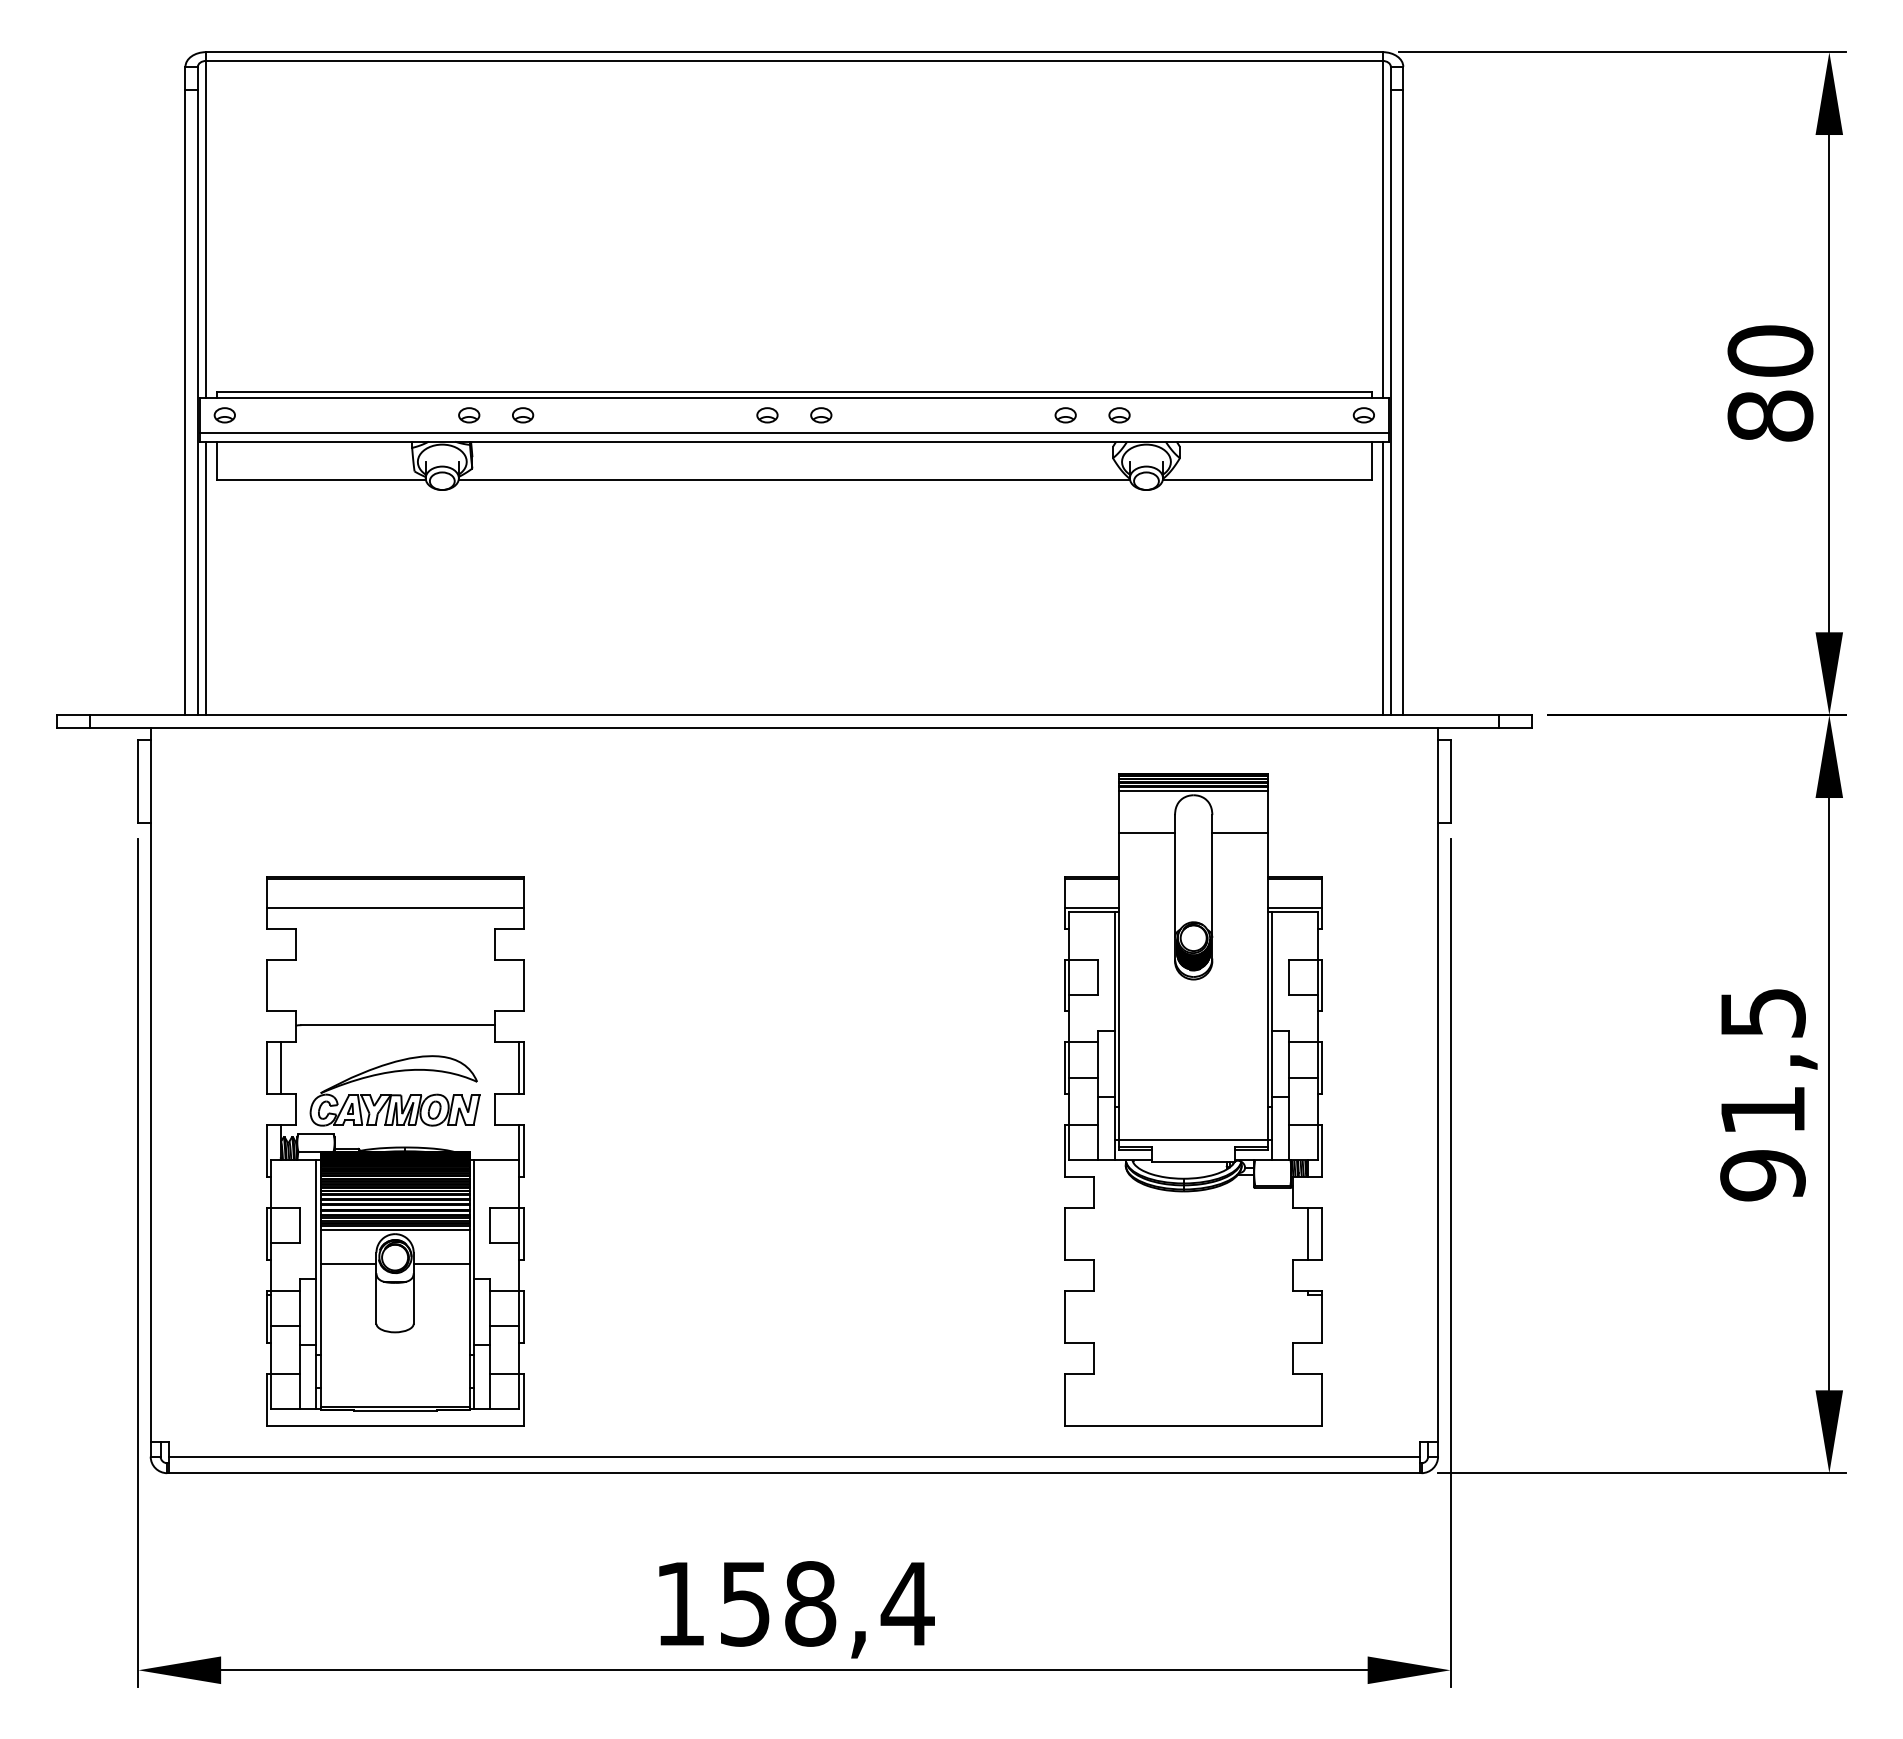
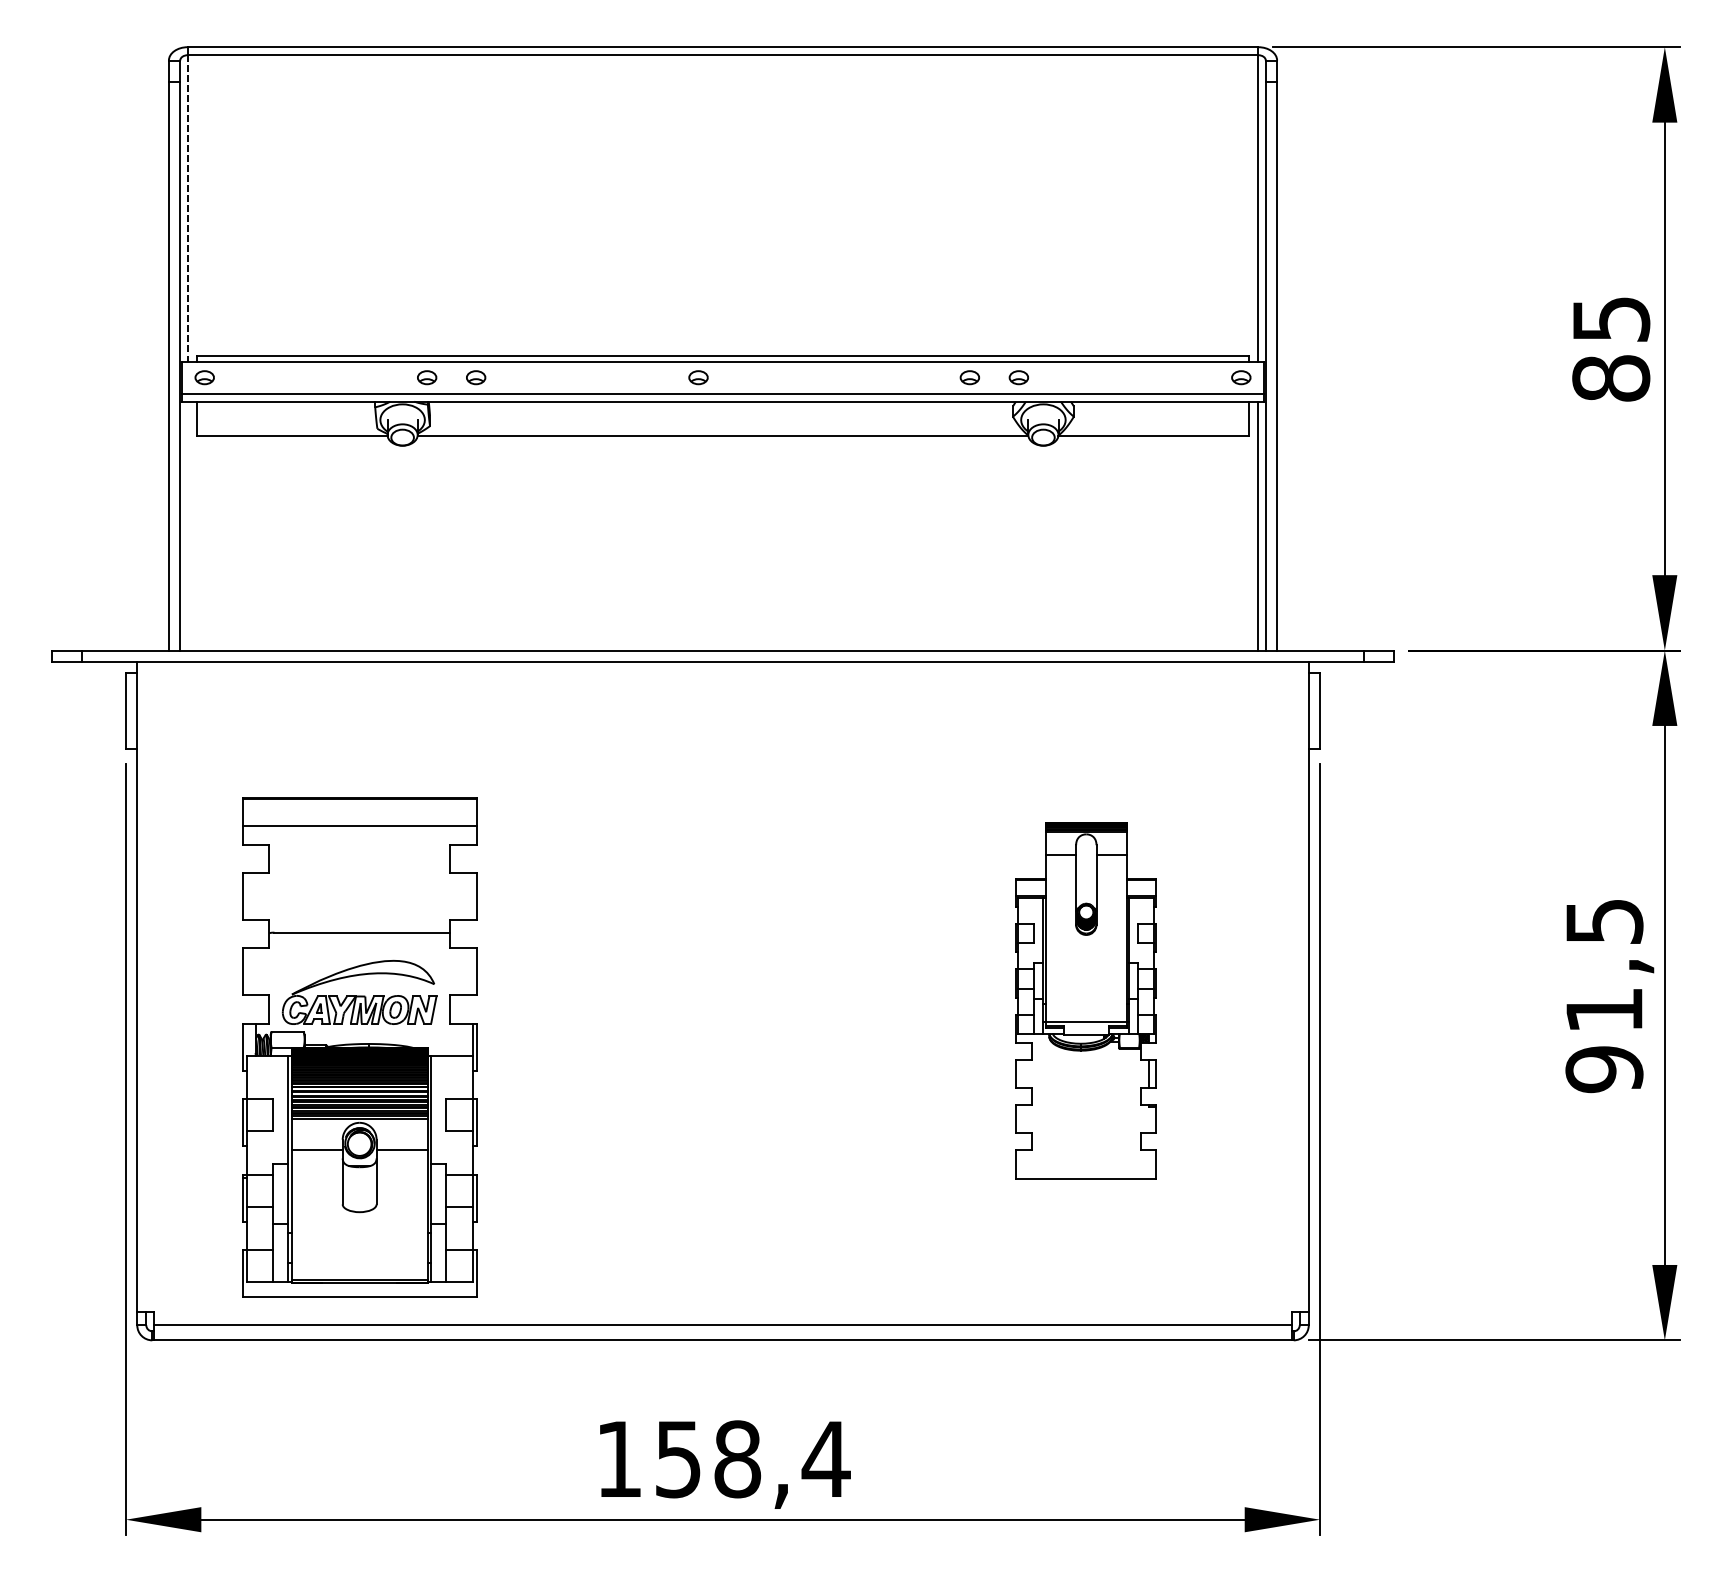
line: (206, 229) -> (188, 208), solid -> dashed
text: (1770, 350) -> (1611, 318), 80 -> 85
part: (821, 415) -> (747, 377), removed
line: (206, 578) -> (188, 526), removed
line: (280, 1068) -> (255, 972), removed
line: (519, 1068) -> (472, 972), removed
part: (1193, 1099) -> (1086, 1000), size x0.6

